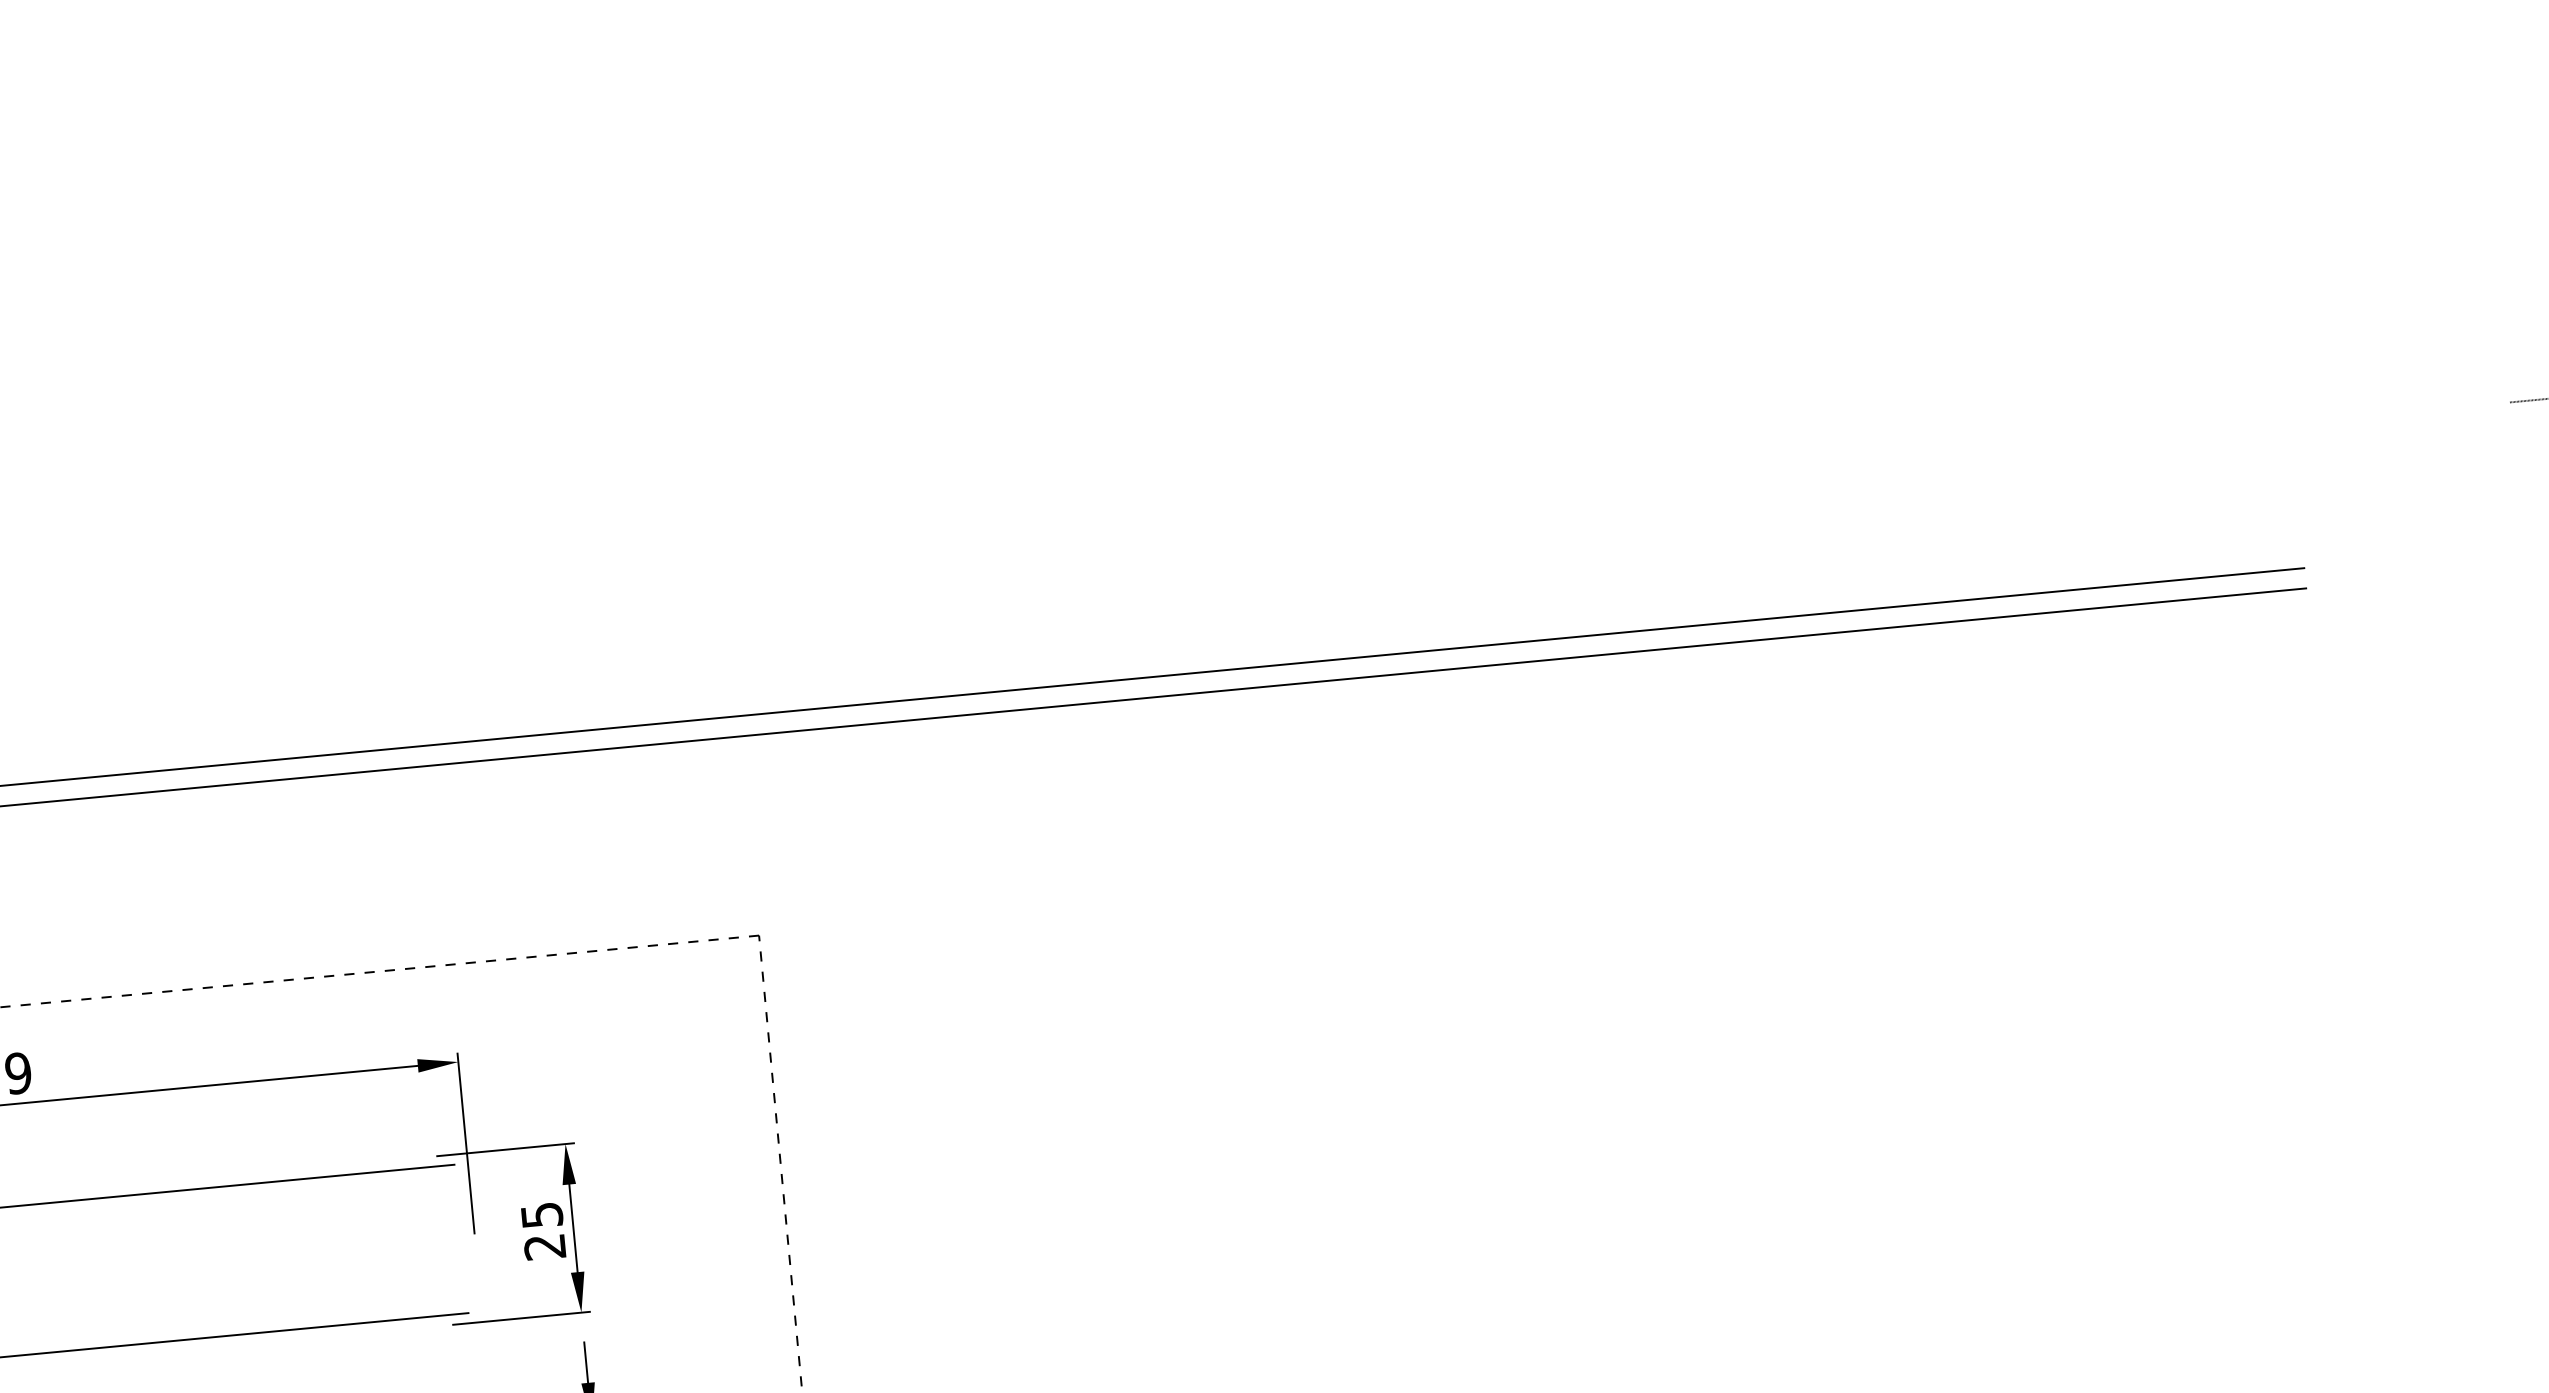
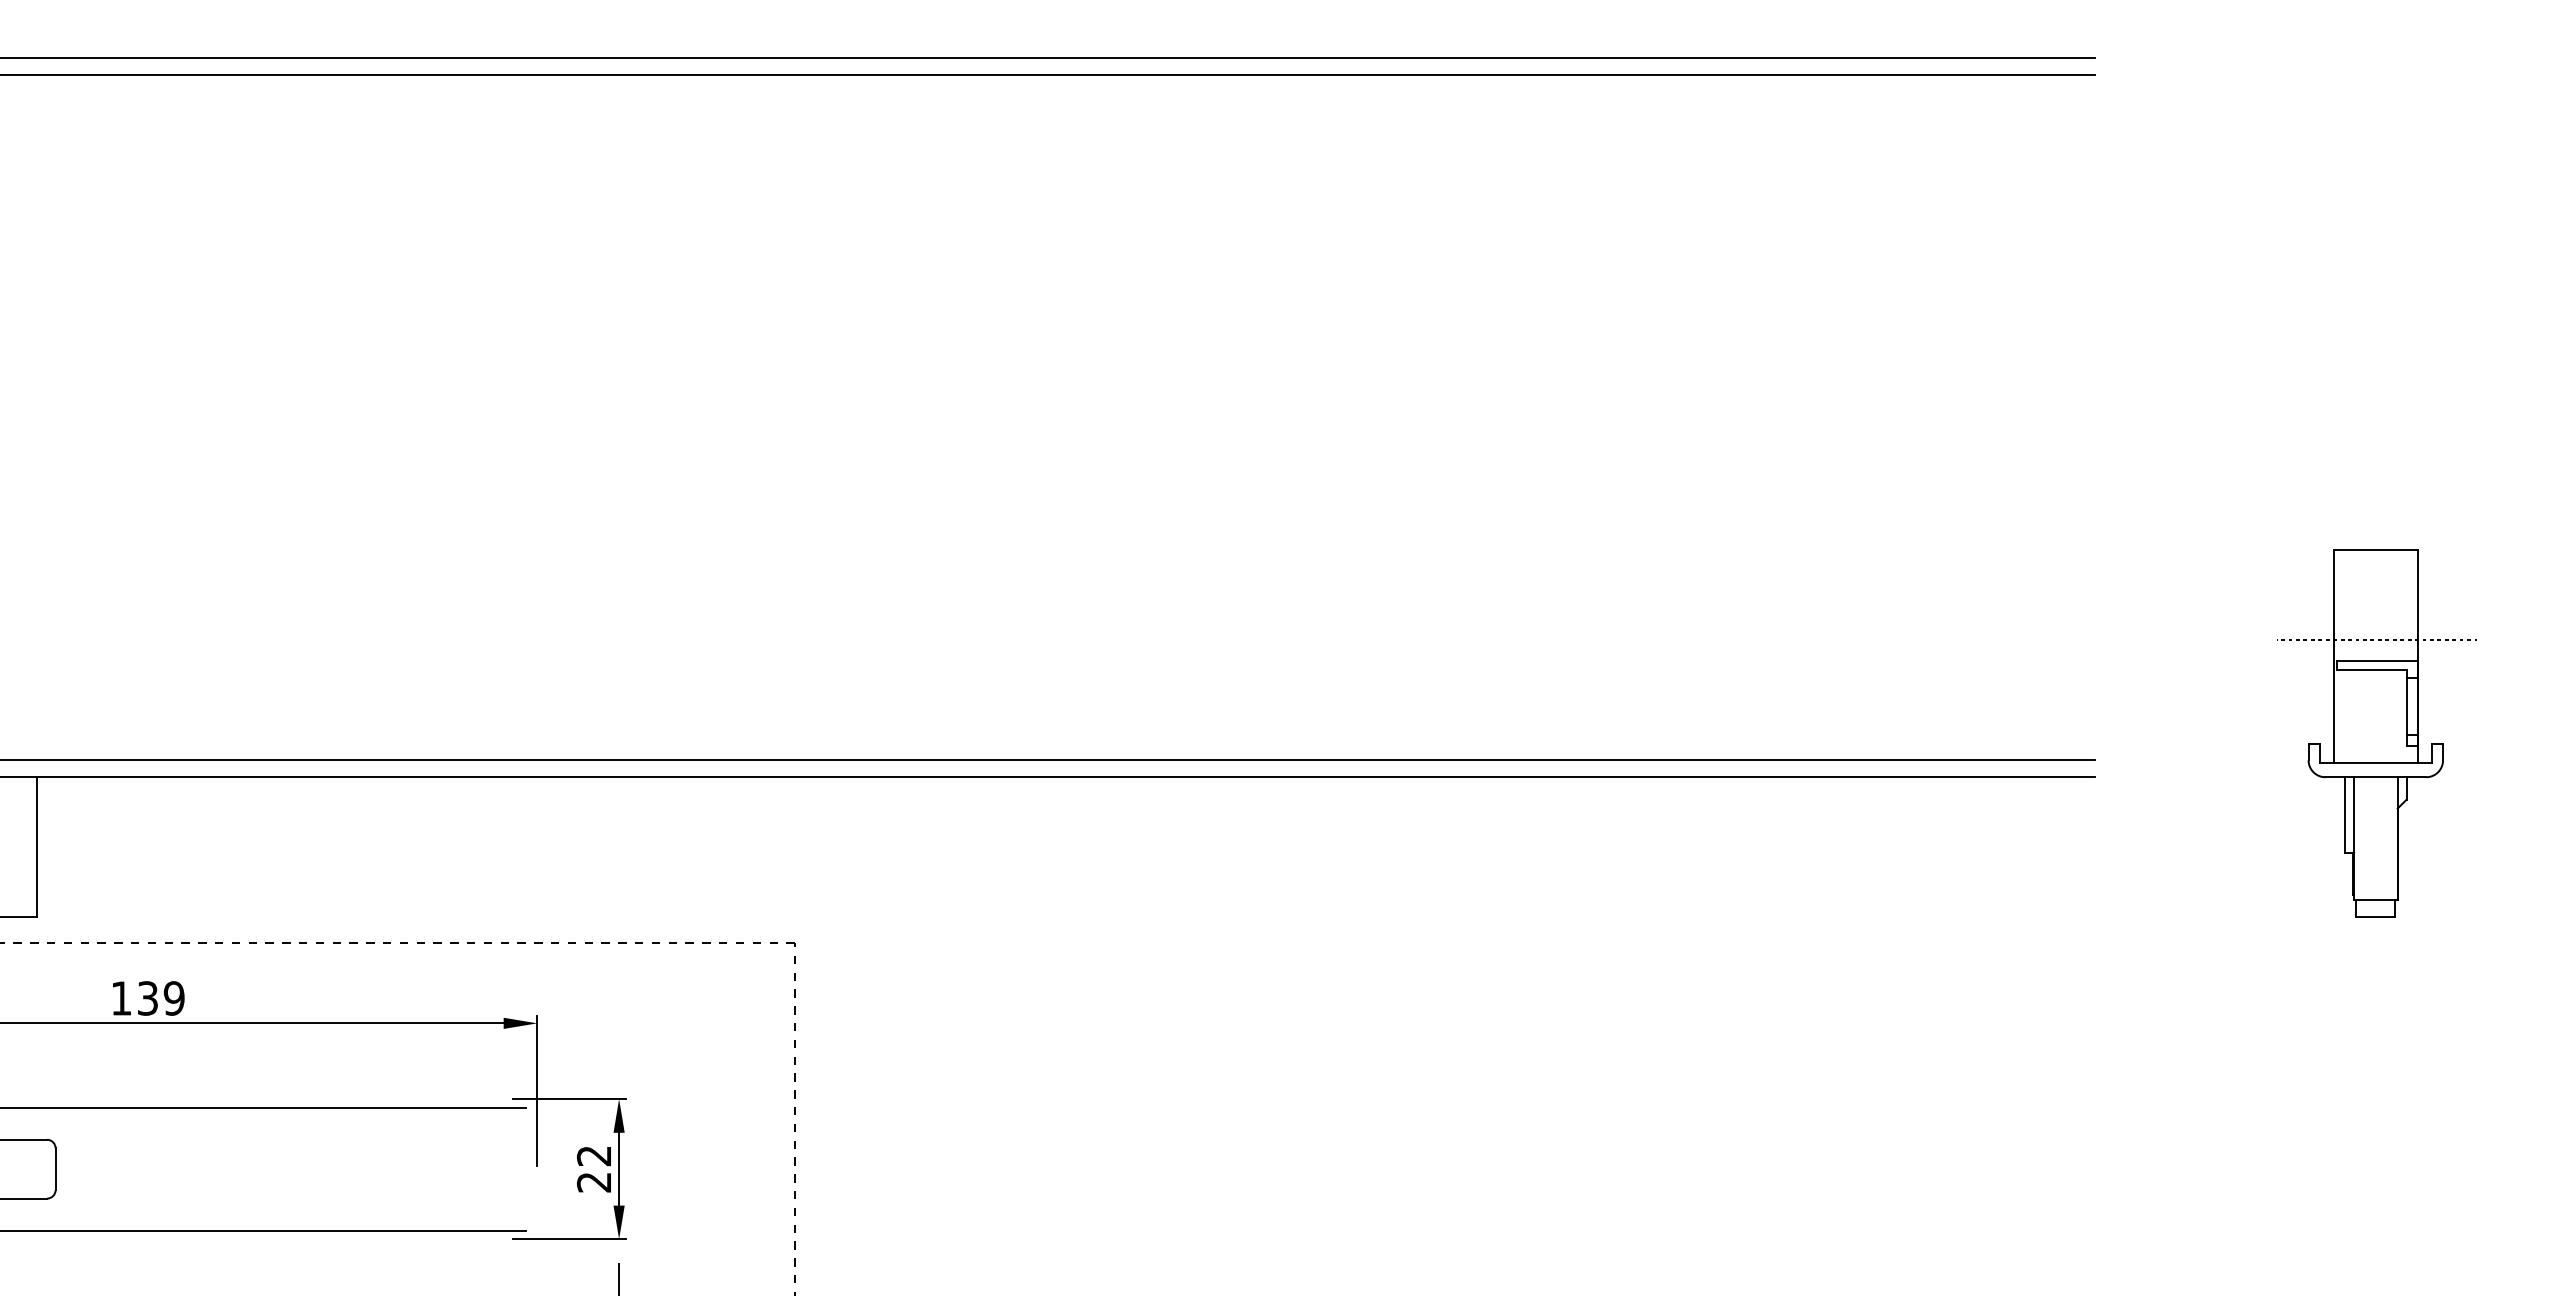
text: (541, 1215) -> (593, 1156), 25 -> 22

